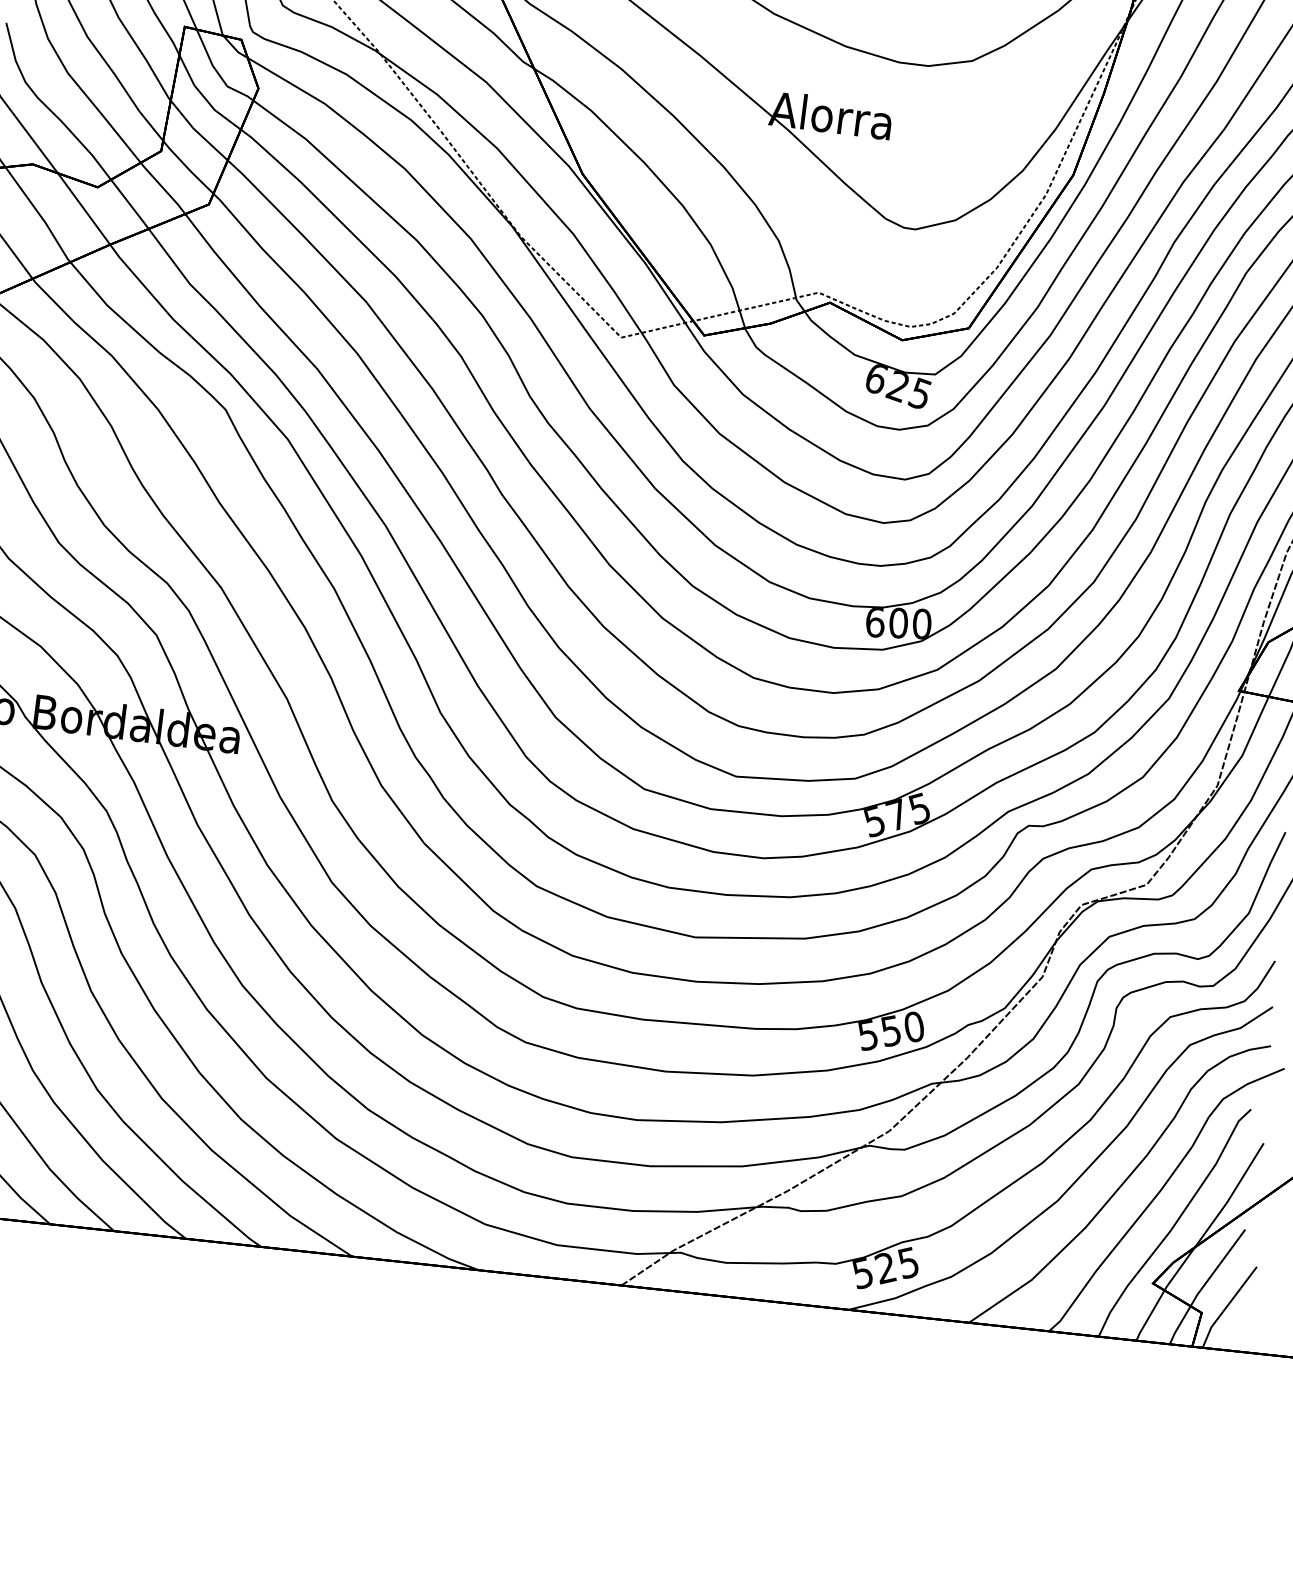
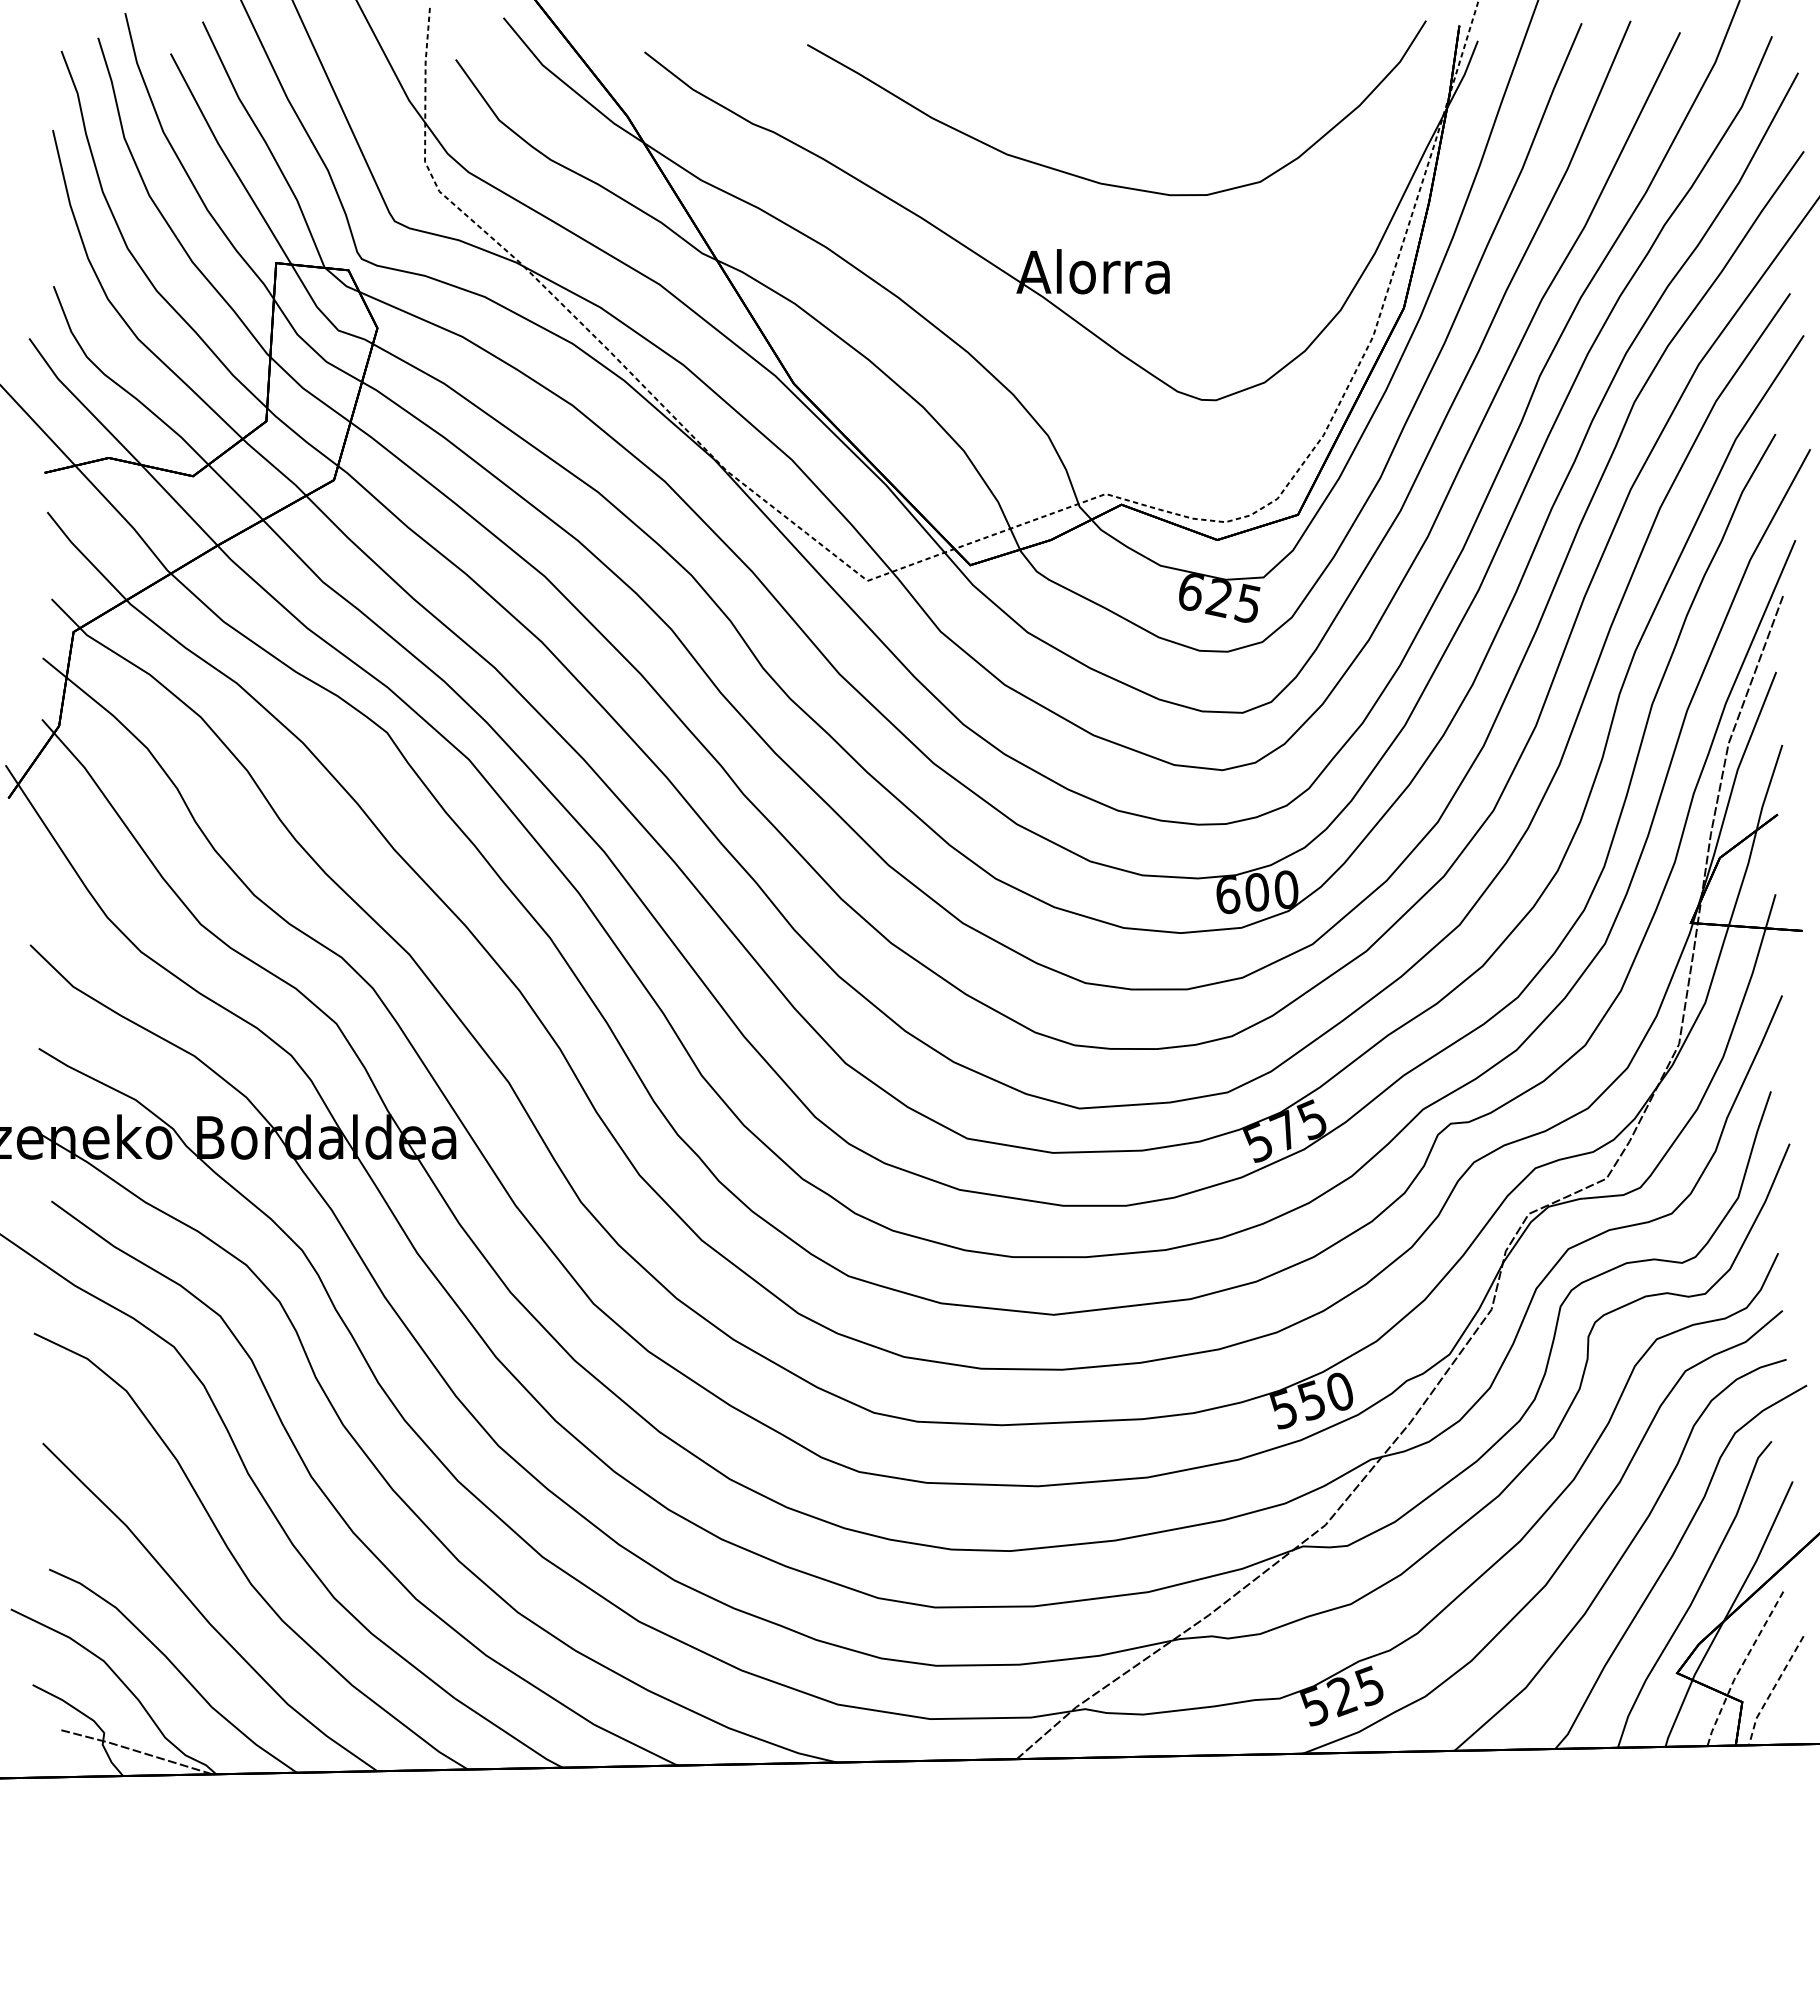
line: (1203, 1286) -> (1740, 1668), solid -> dashed
line: (1226, 1305) -> (1772, 1689), solid -> dashed

